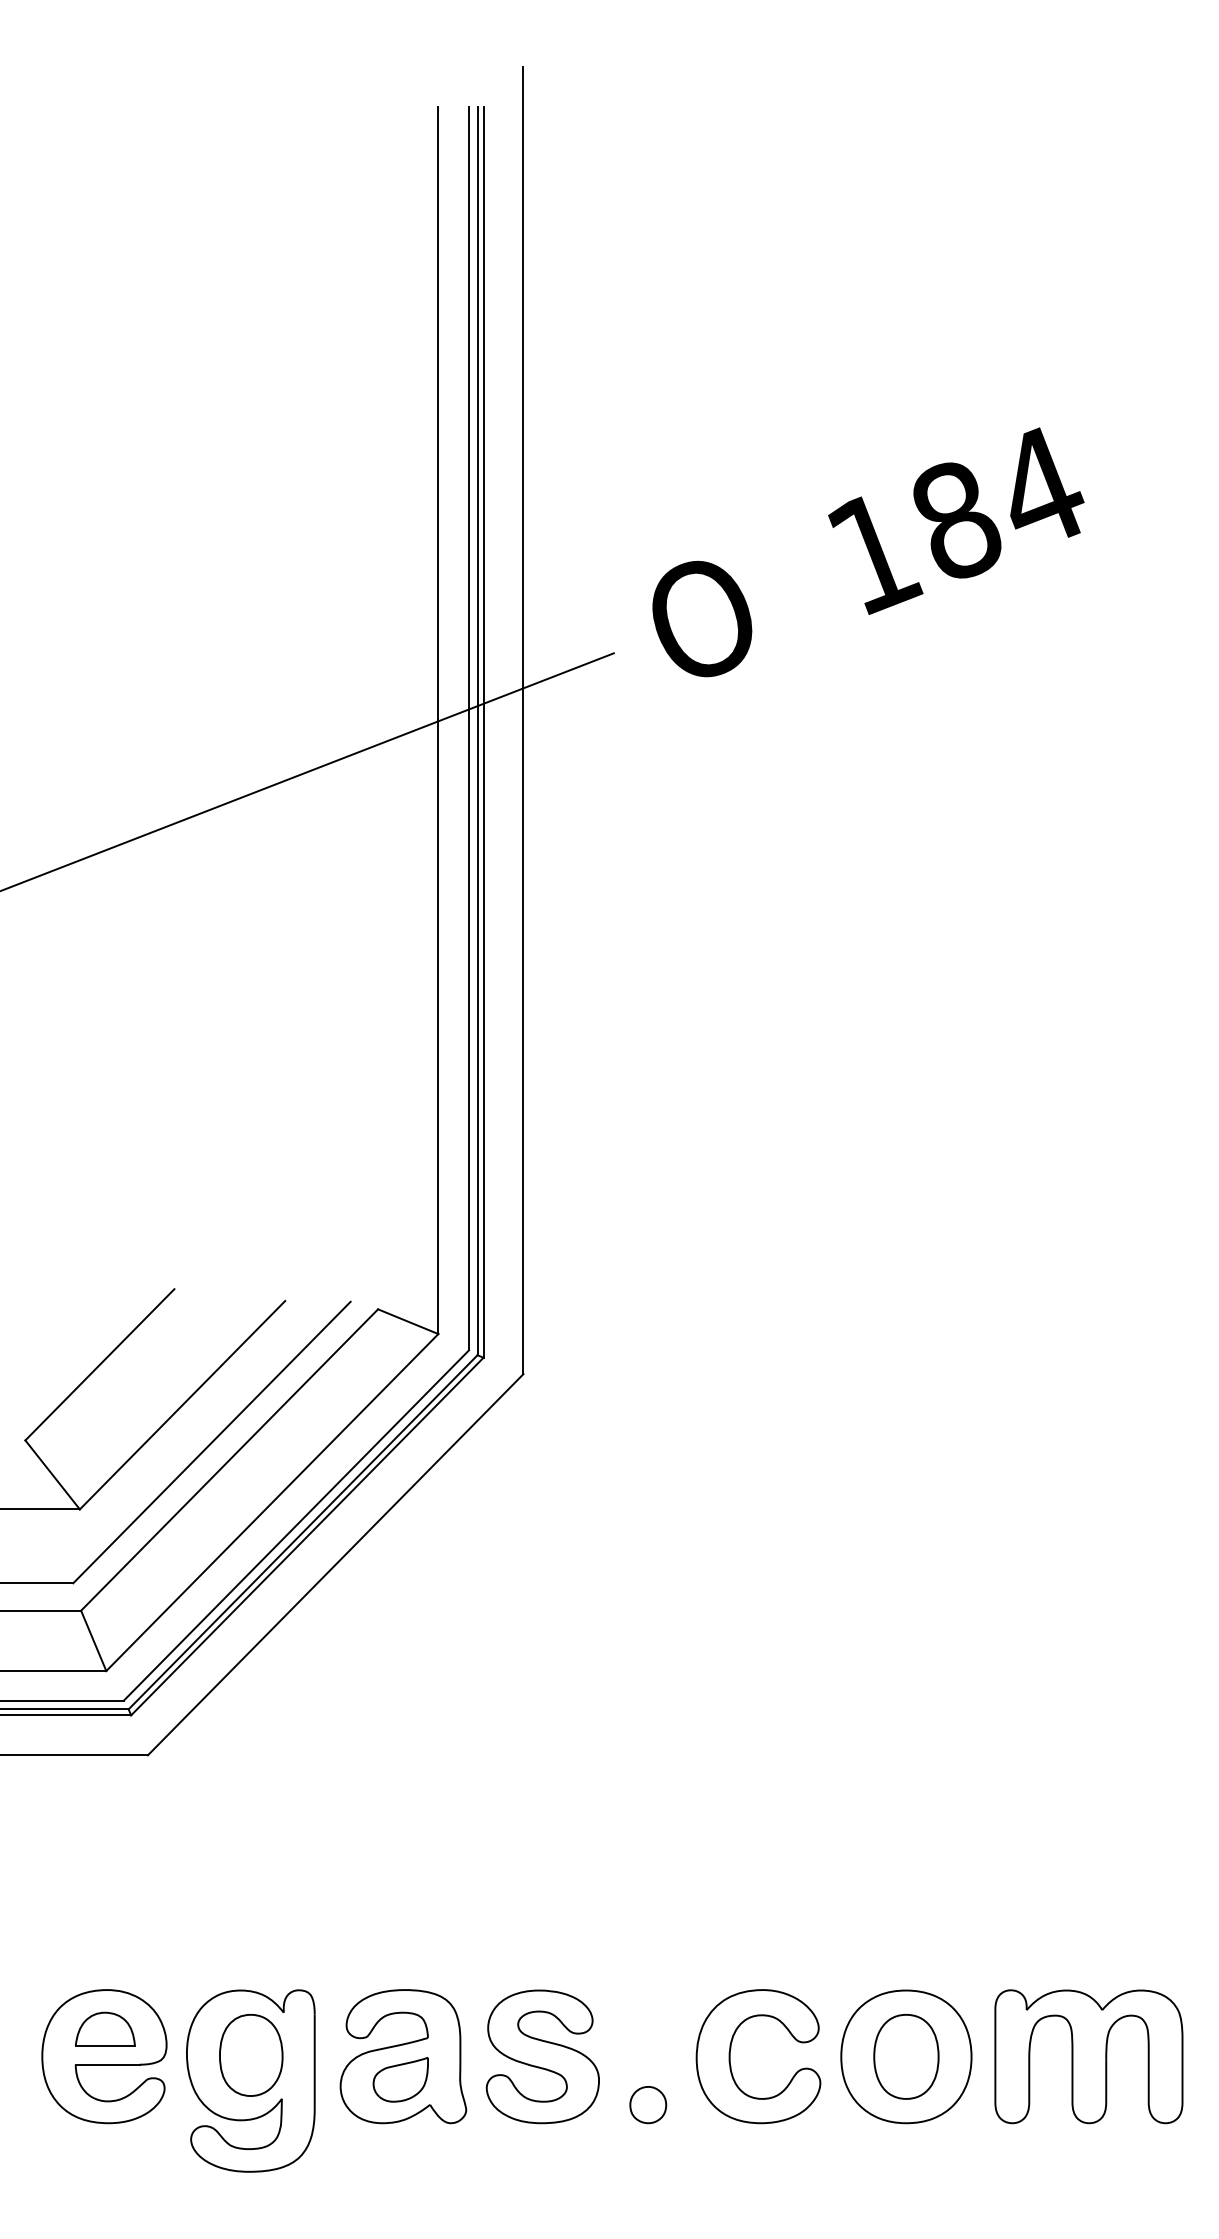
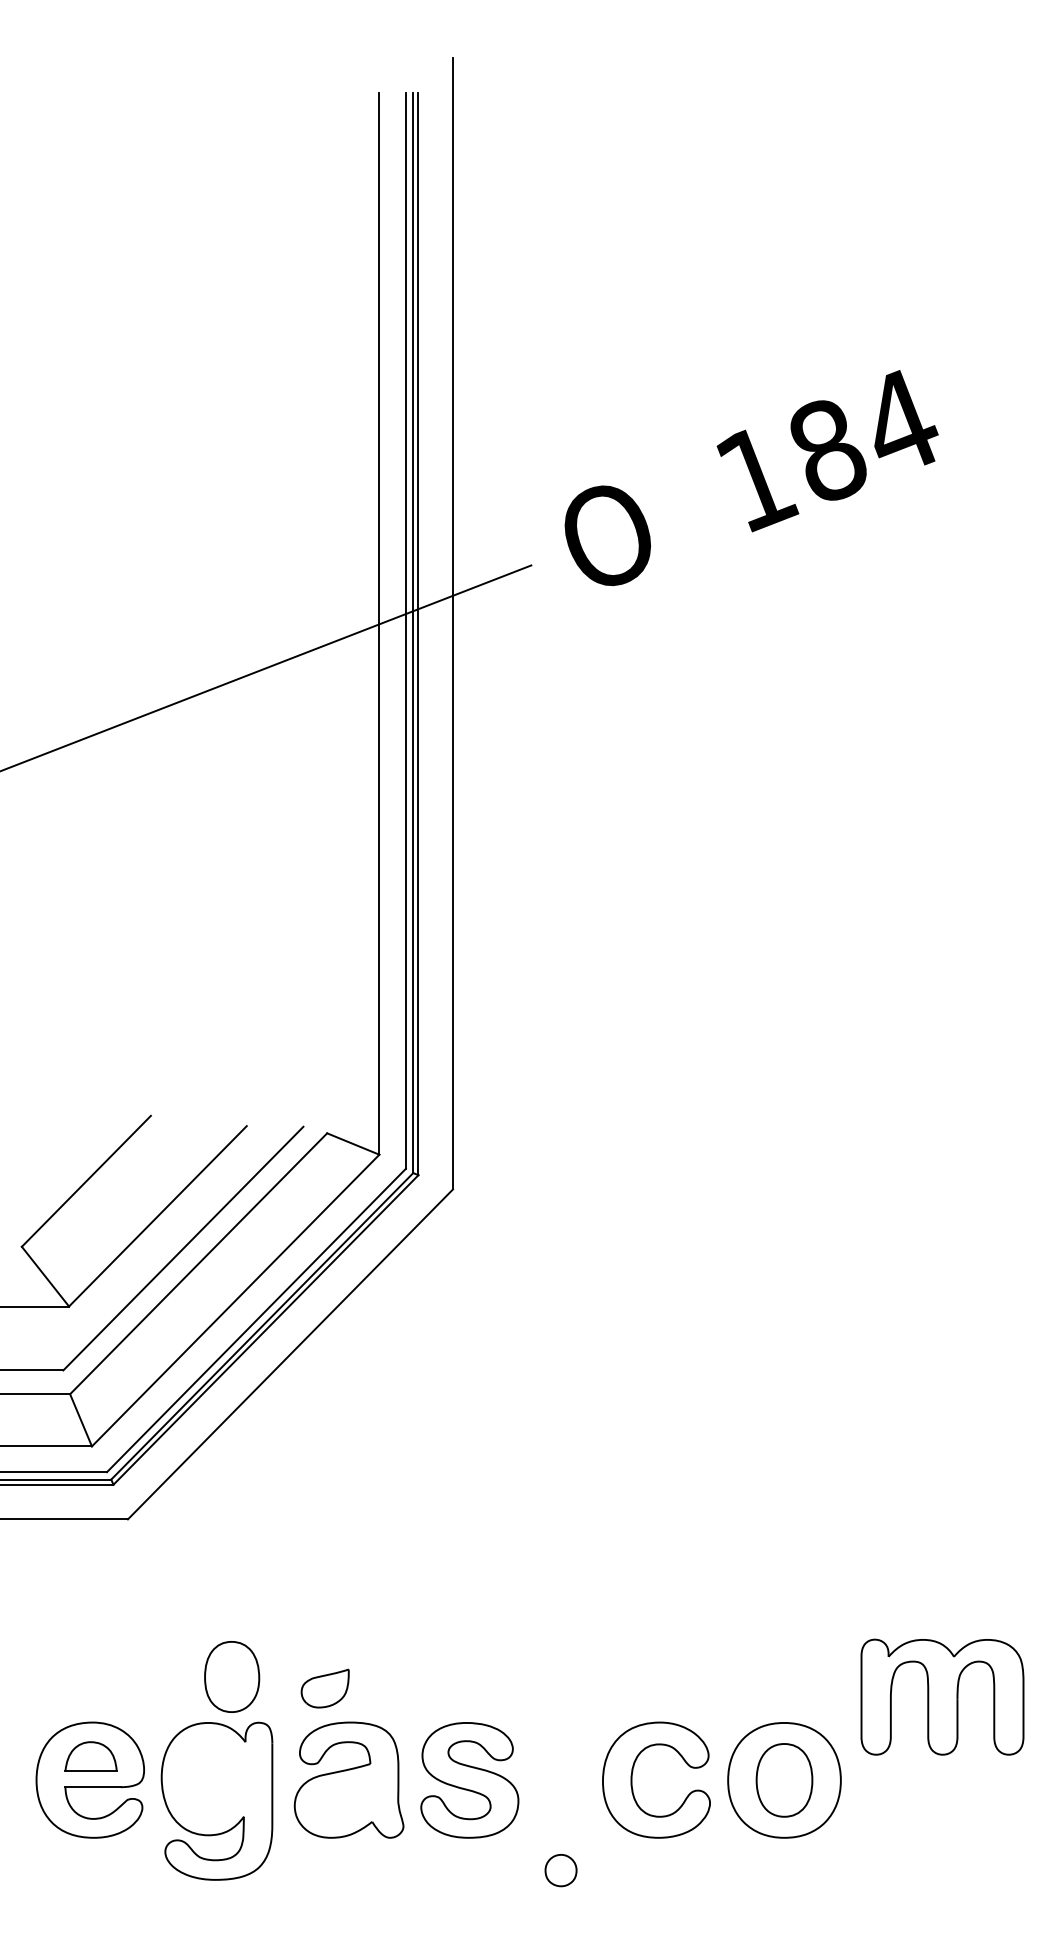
part: (251, 2055) -> (232, 1677), moved
part: (1088, 2056) -> (942, 1696), moved
part: (400, 2079) -> (324, 1688), moved
part: (648, 2105) -> (561, 1870), moved

